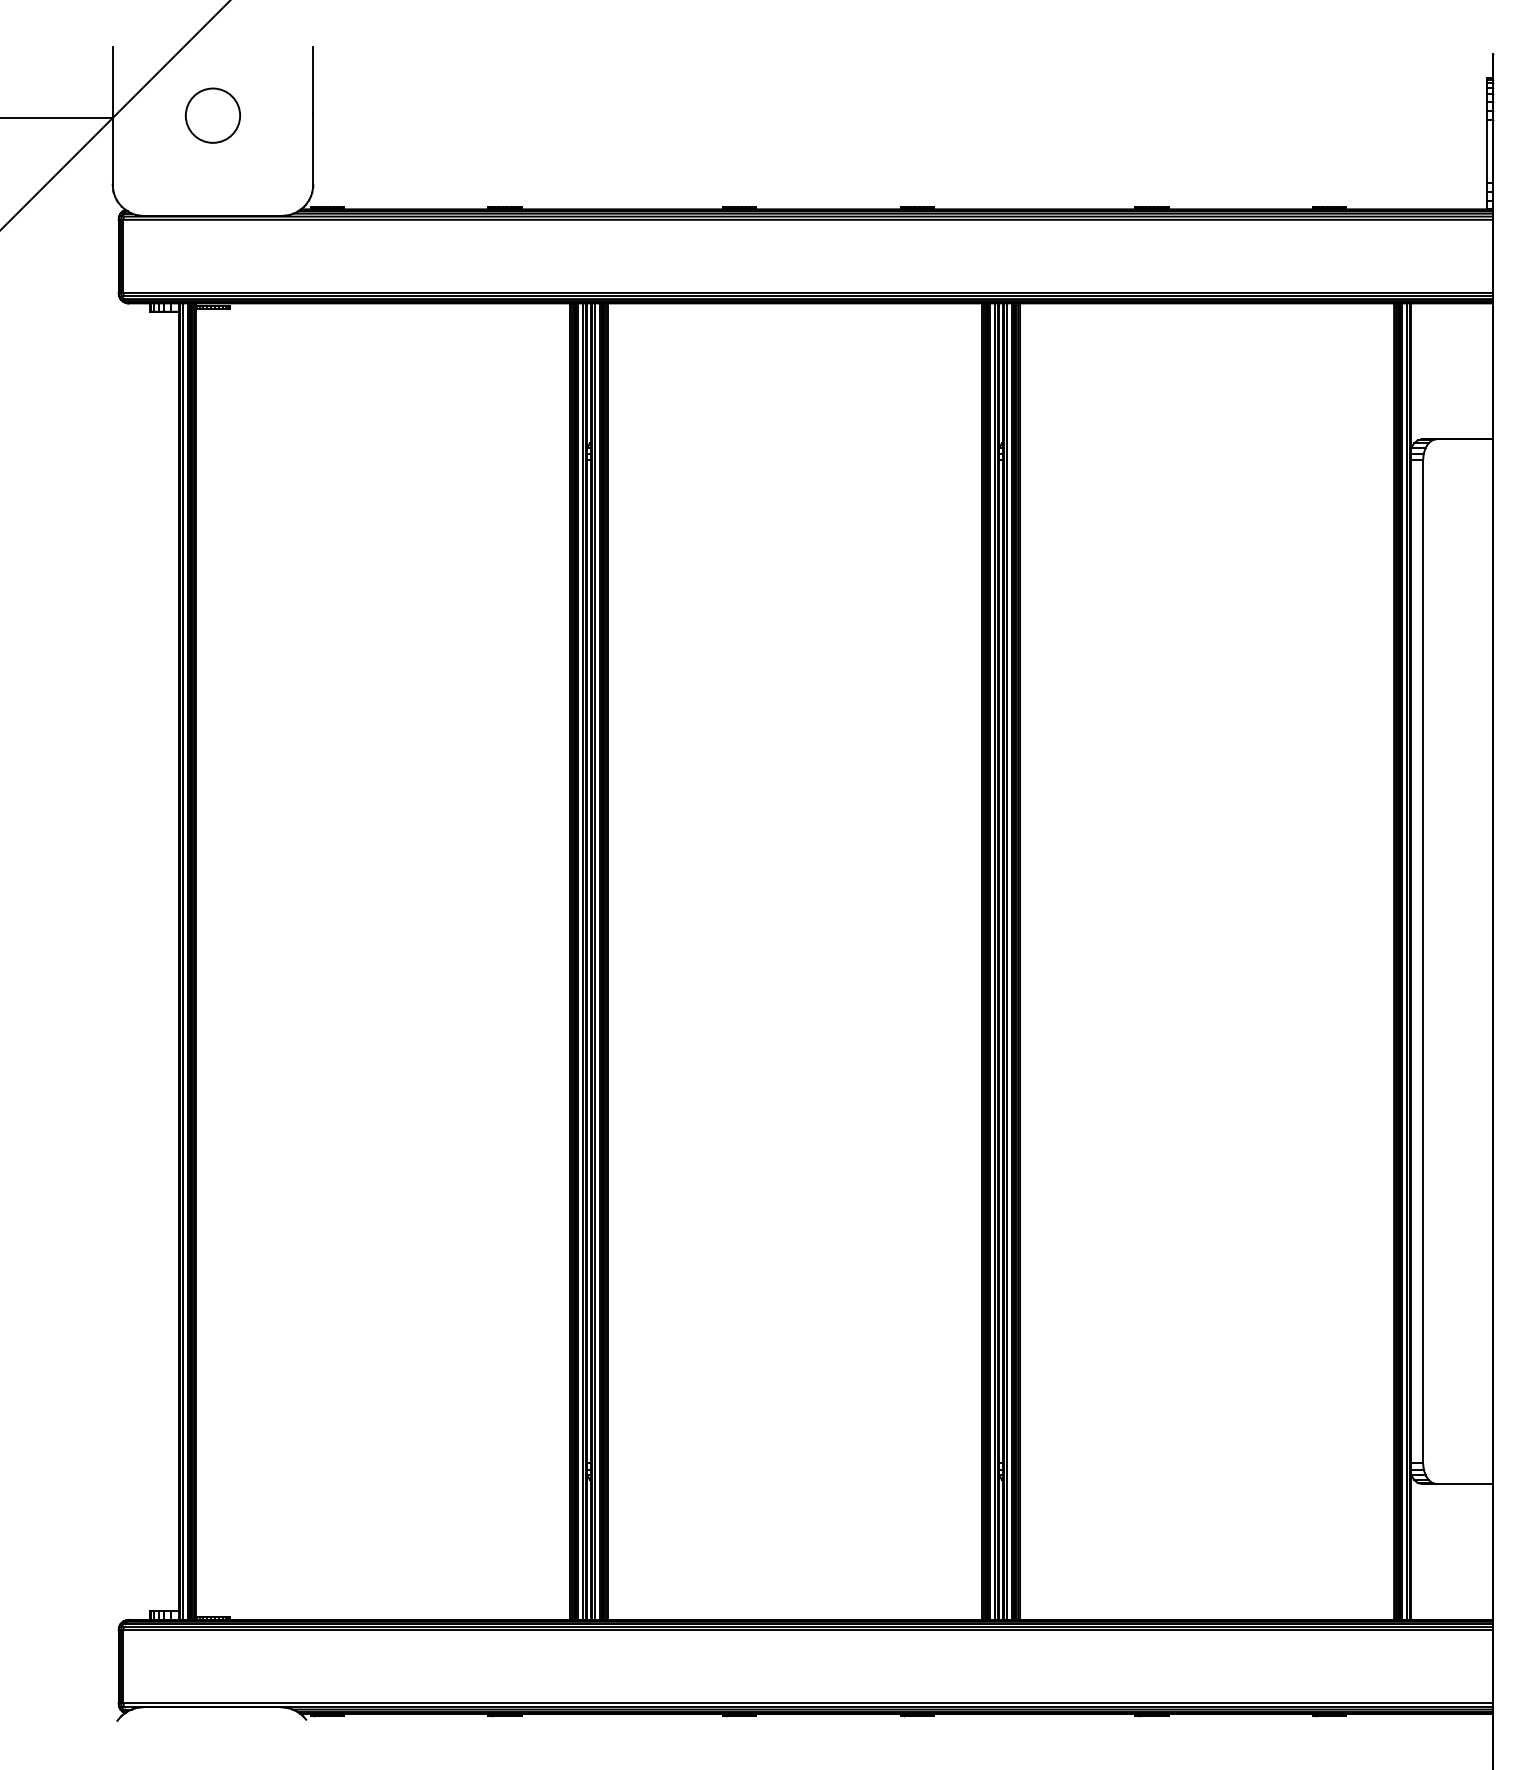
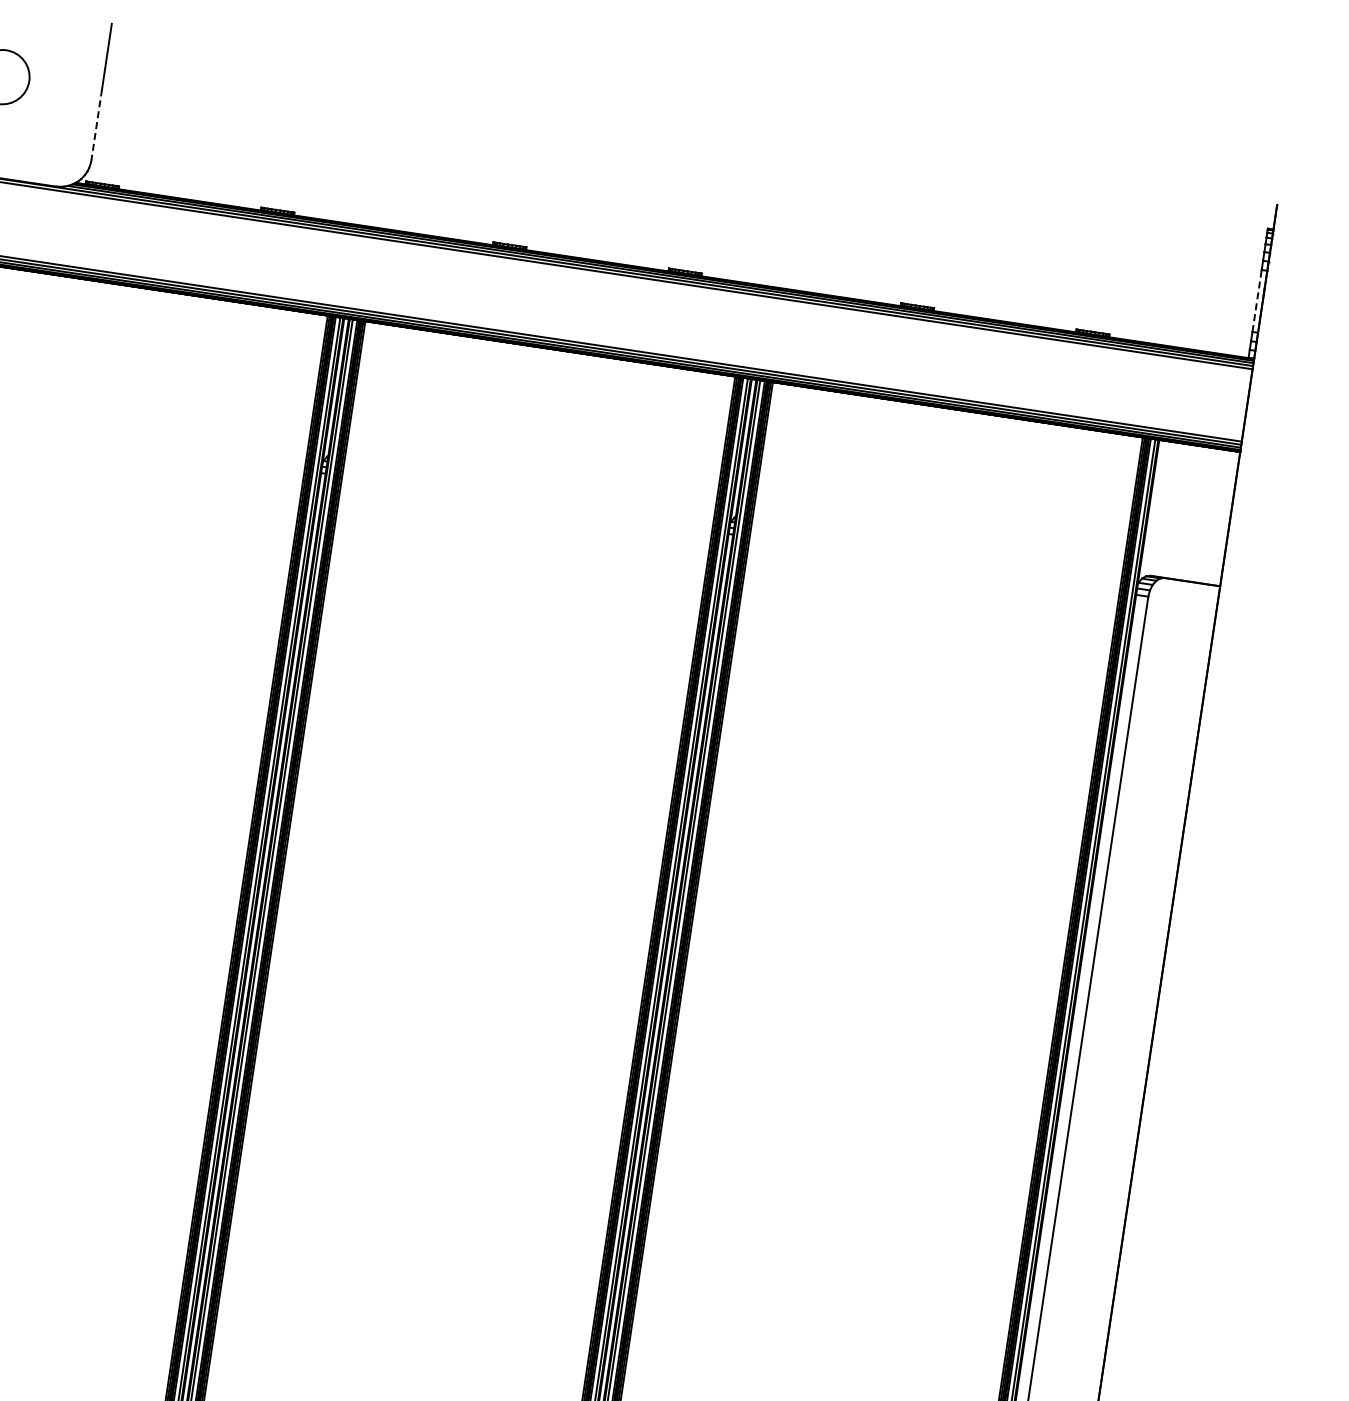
line: (313, 148) -> (97, 124), solid -> dashed
line: (1486, 151) -> (1256, 300), solid -> dashed

